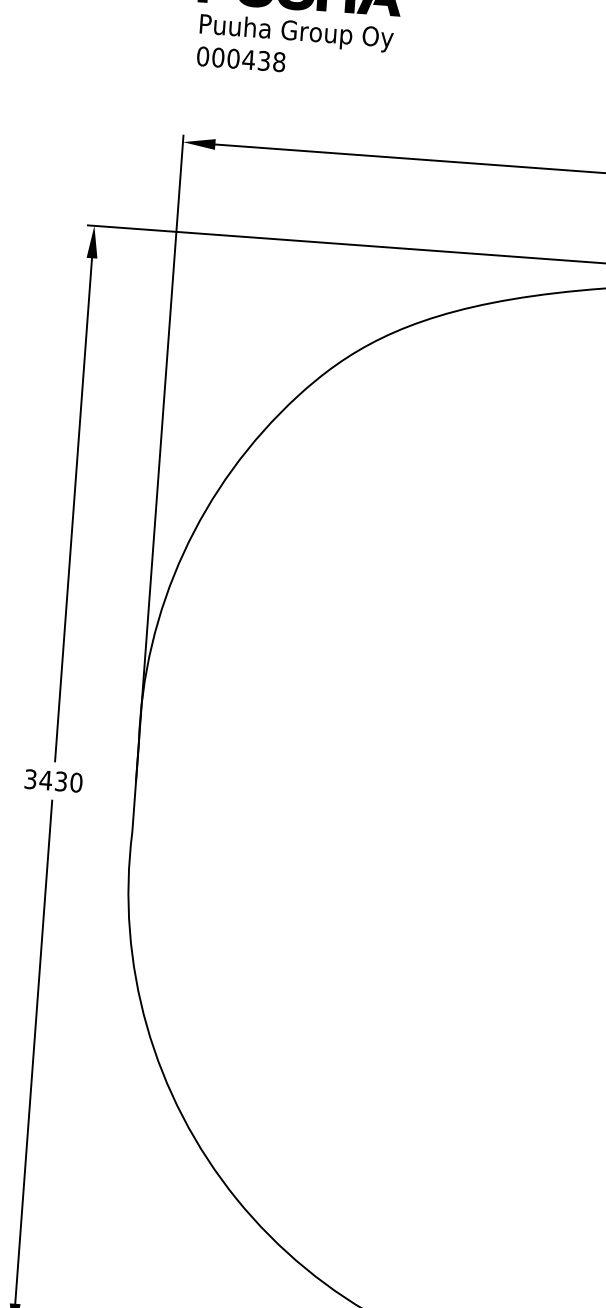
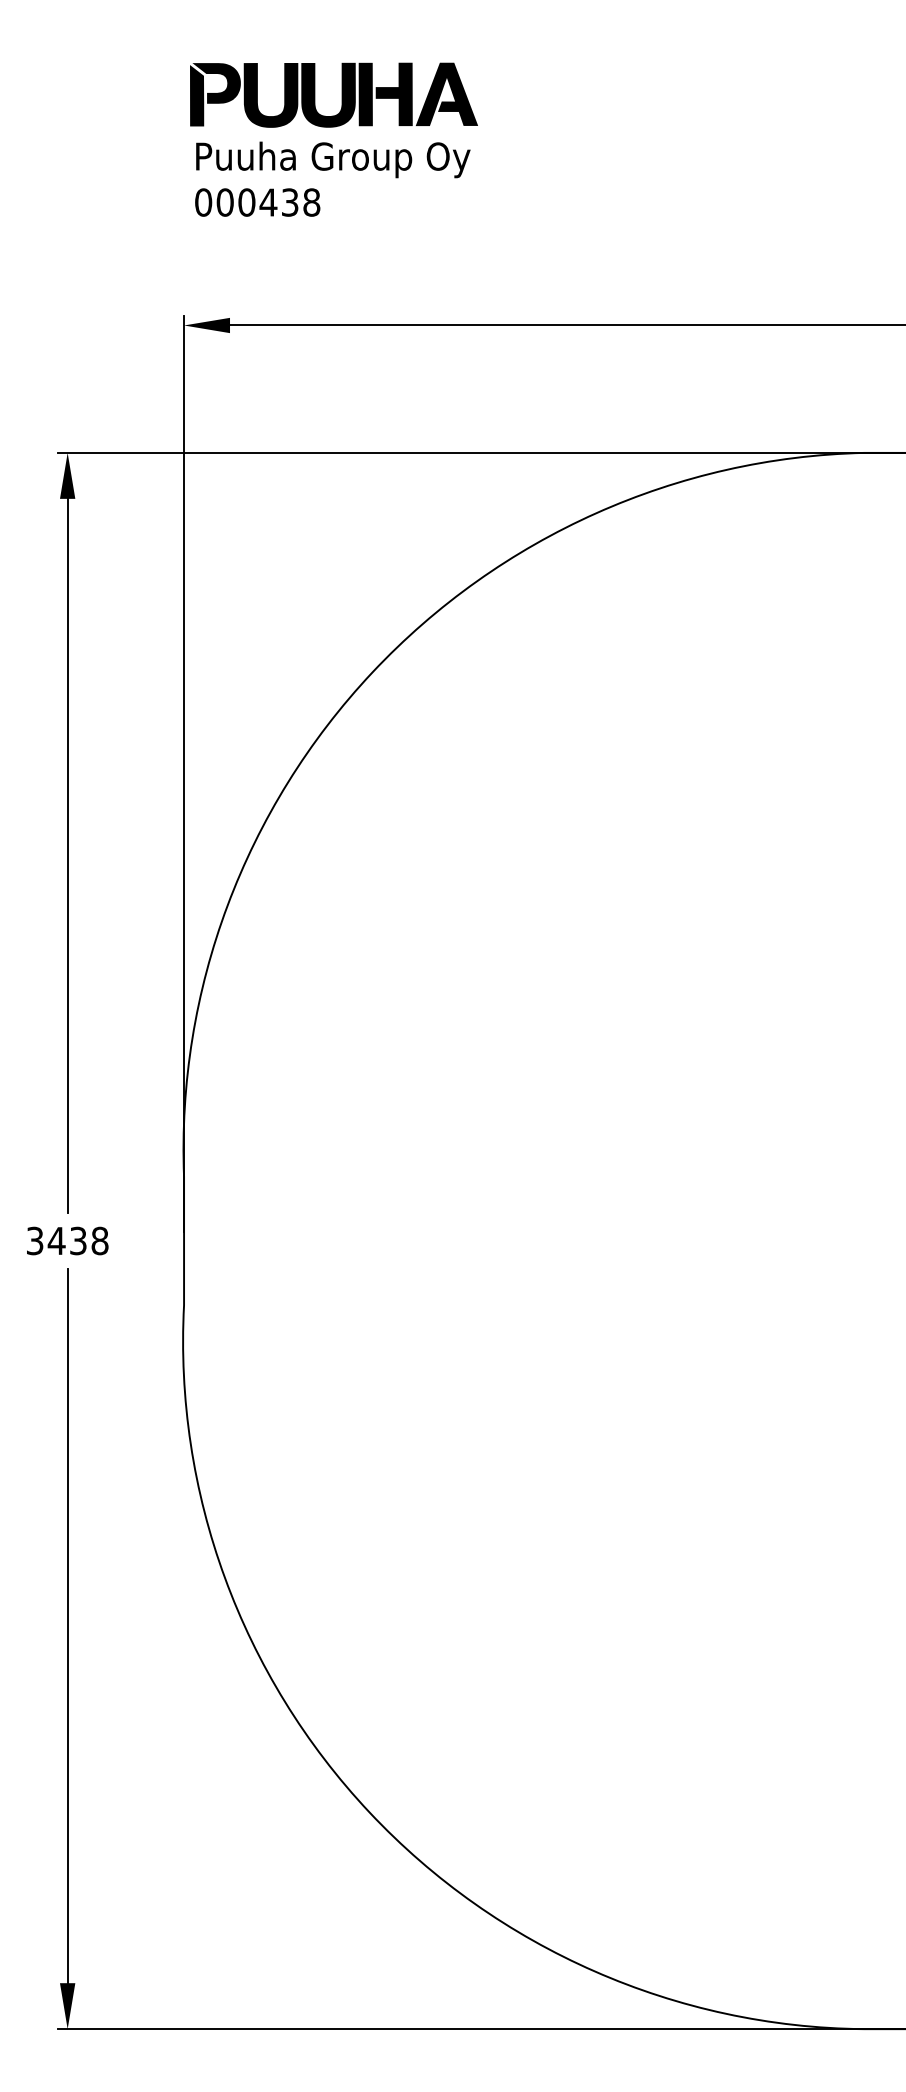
text: (76, 782) -> (99, 1240), 3430 -> 3438

